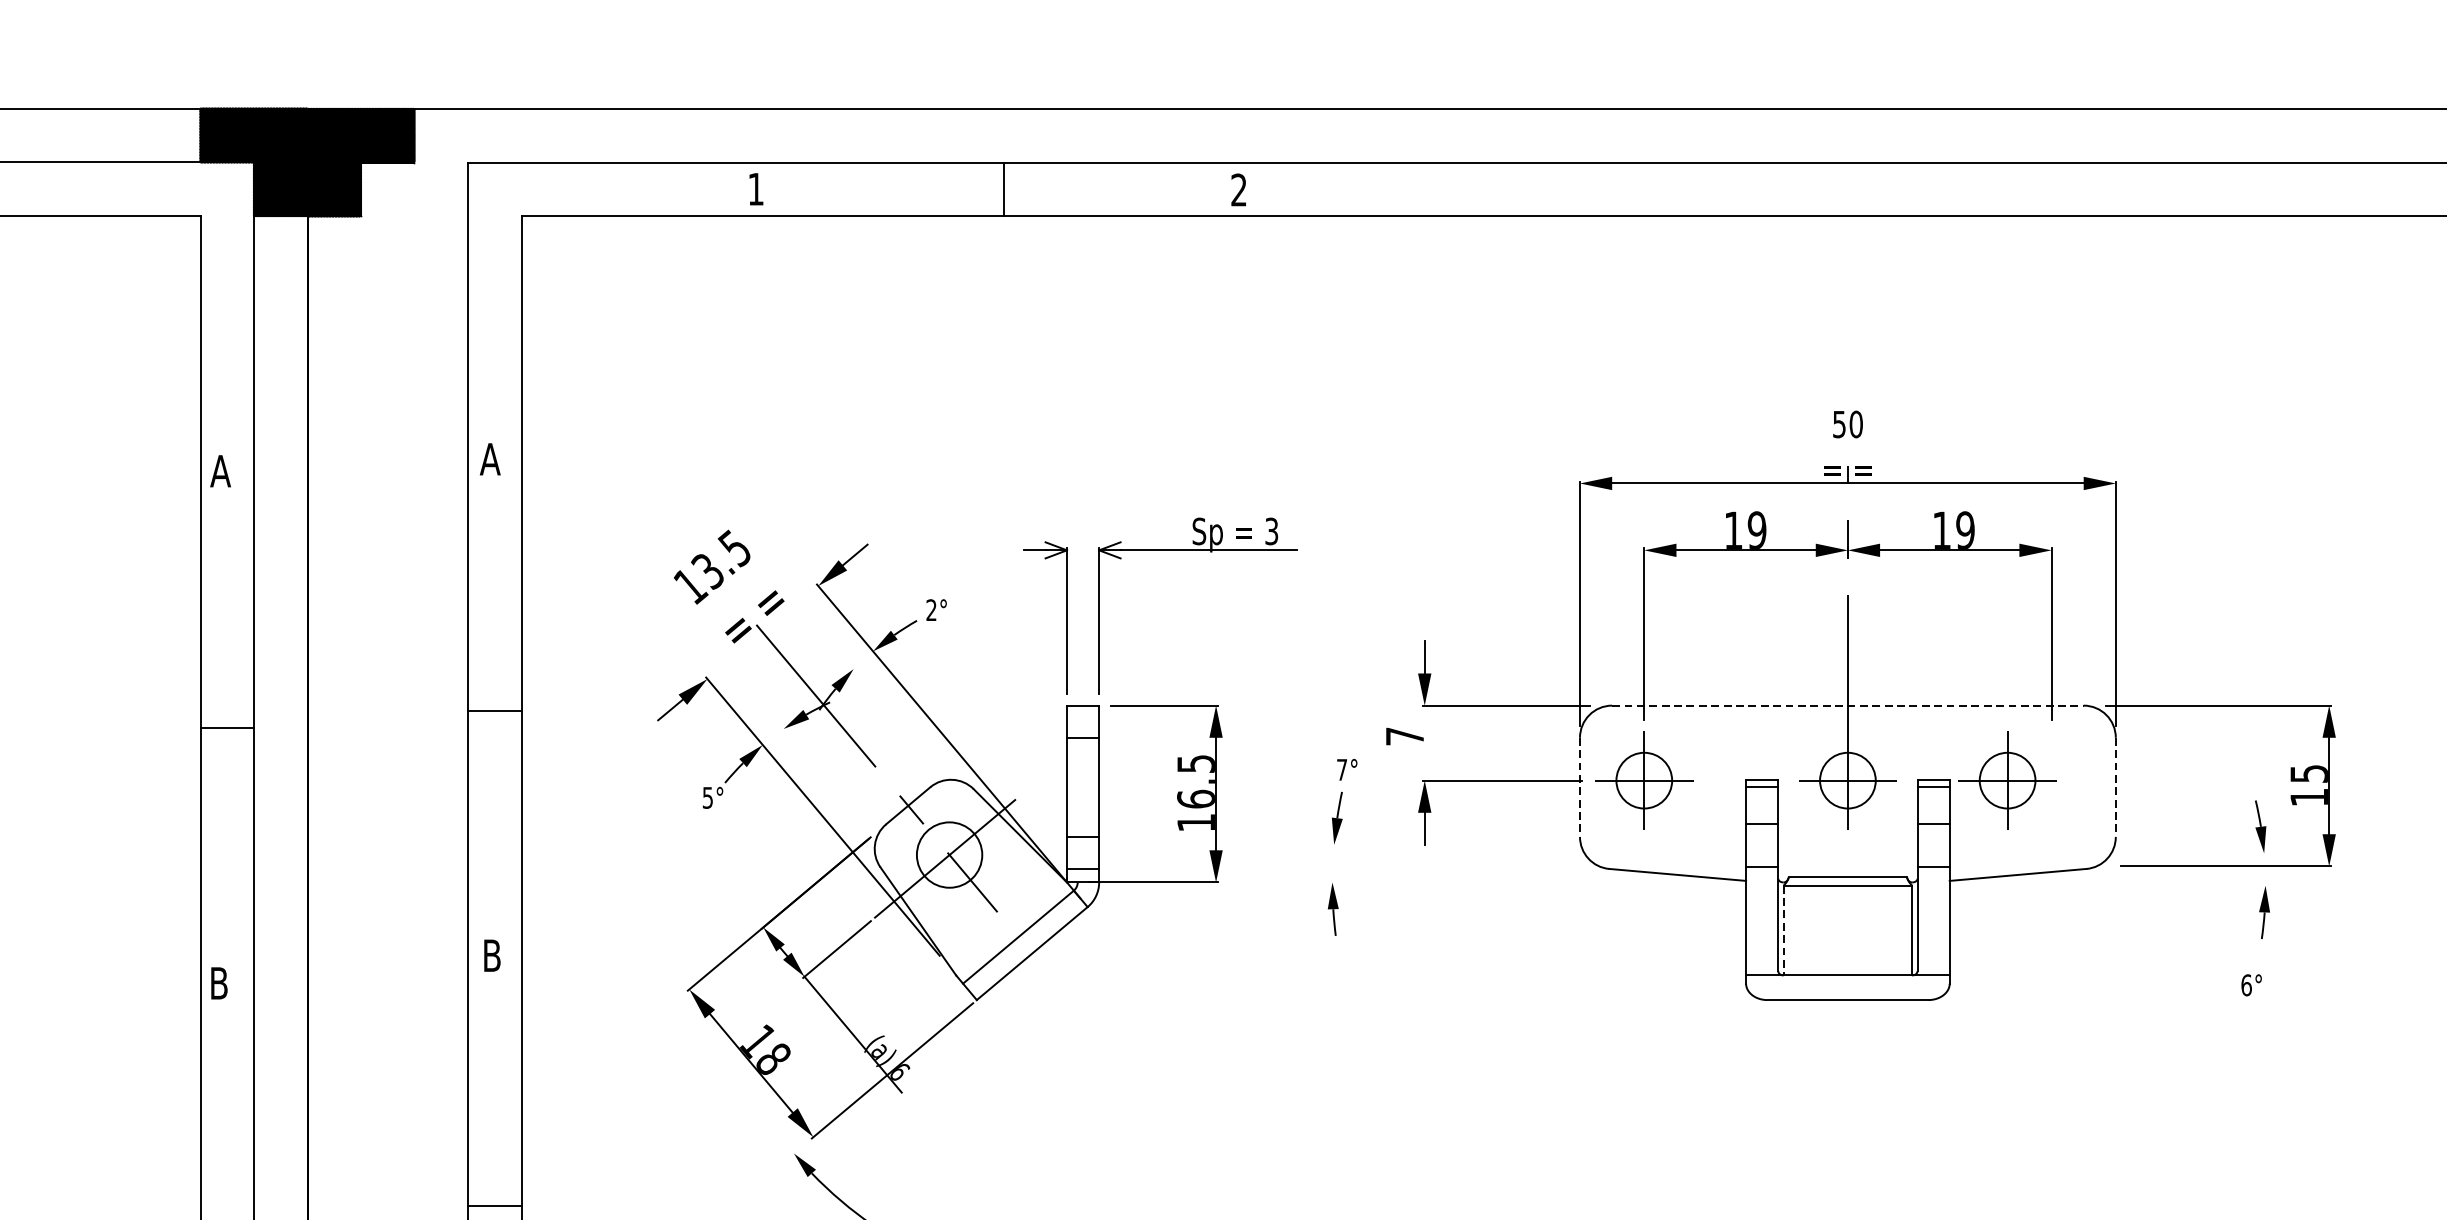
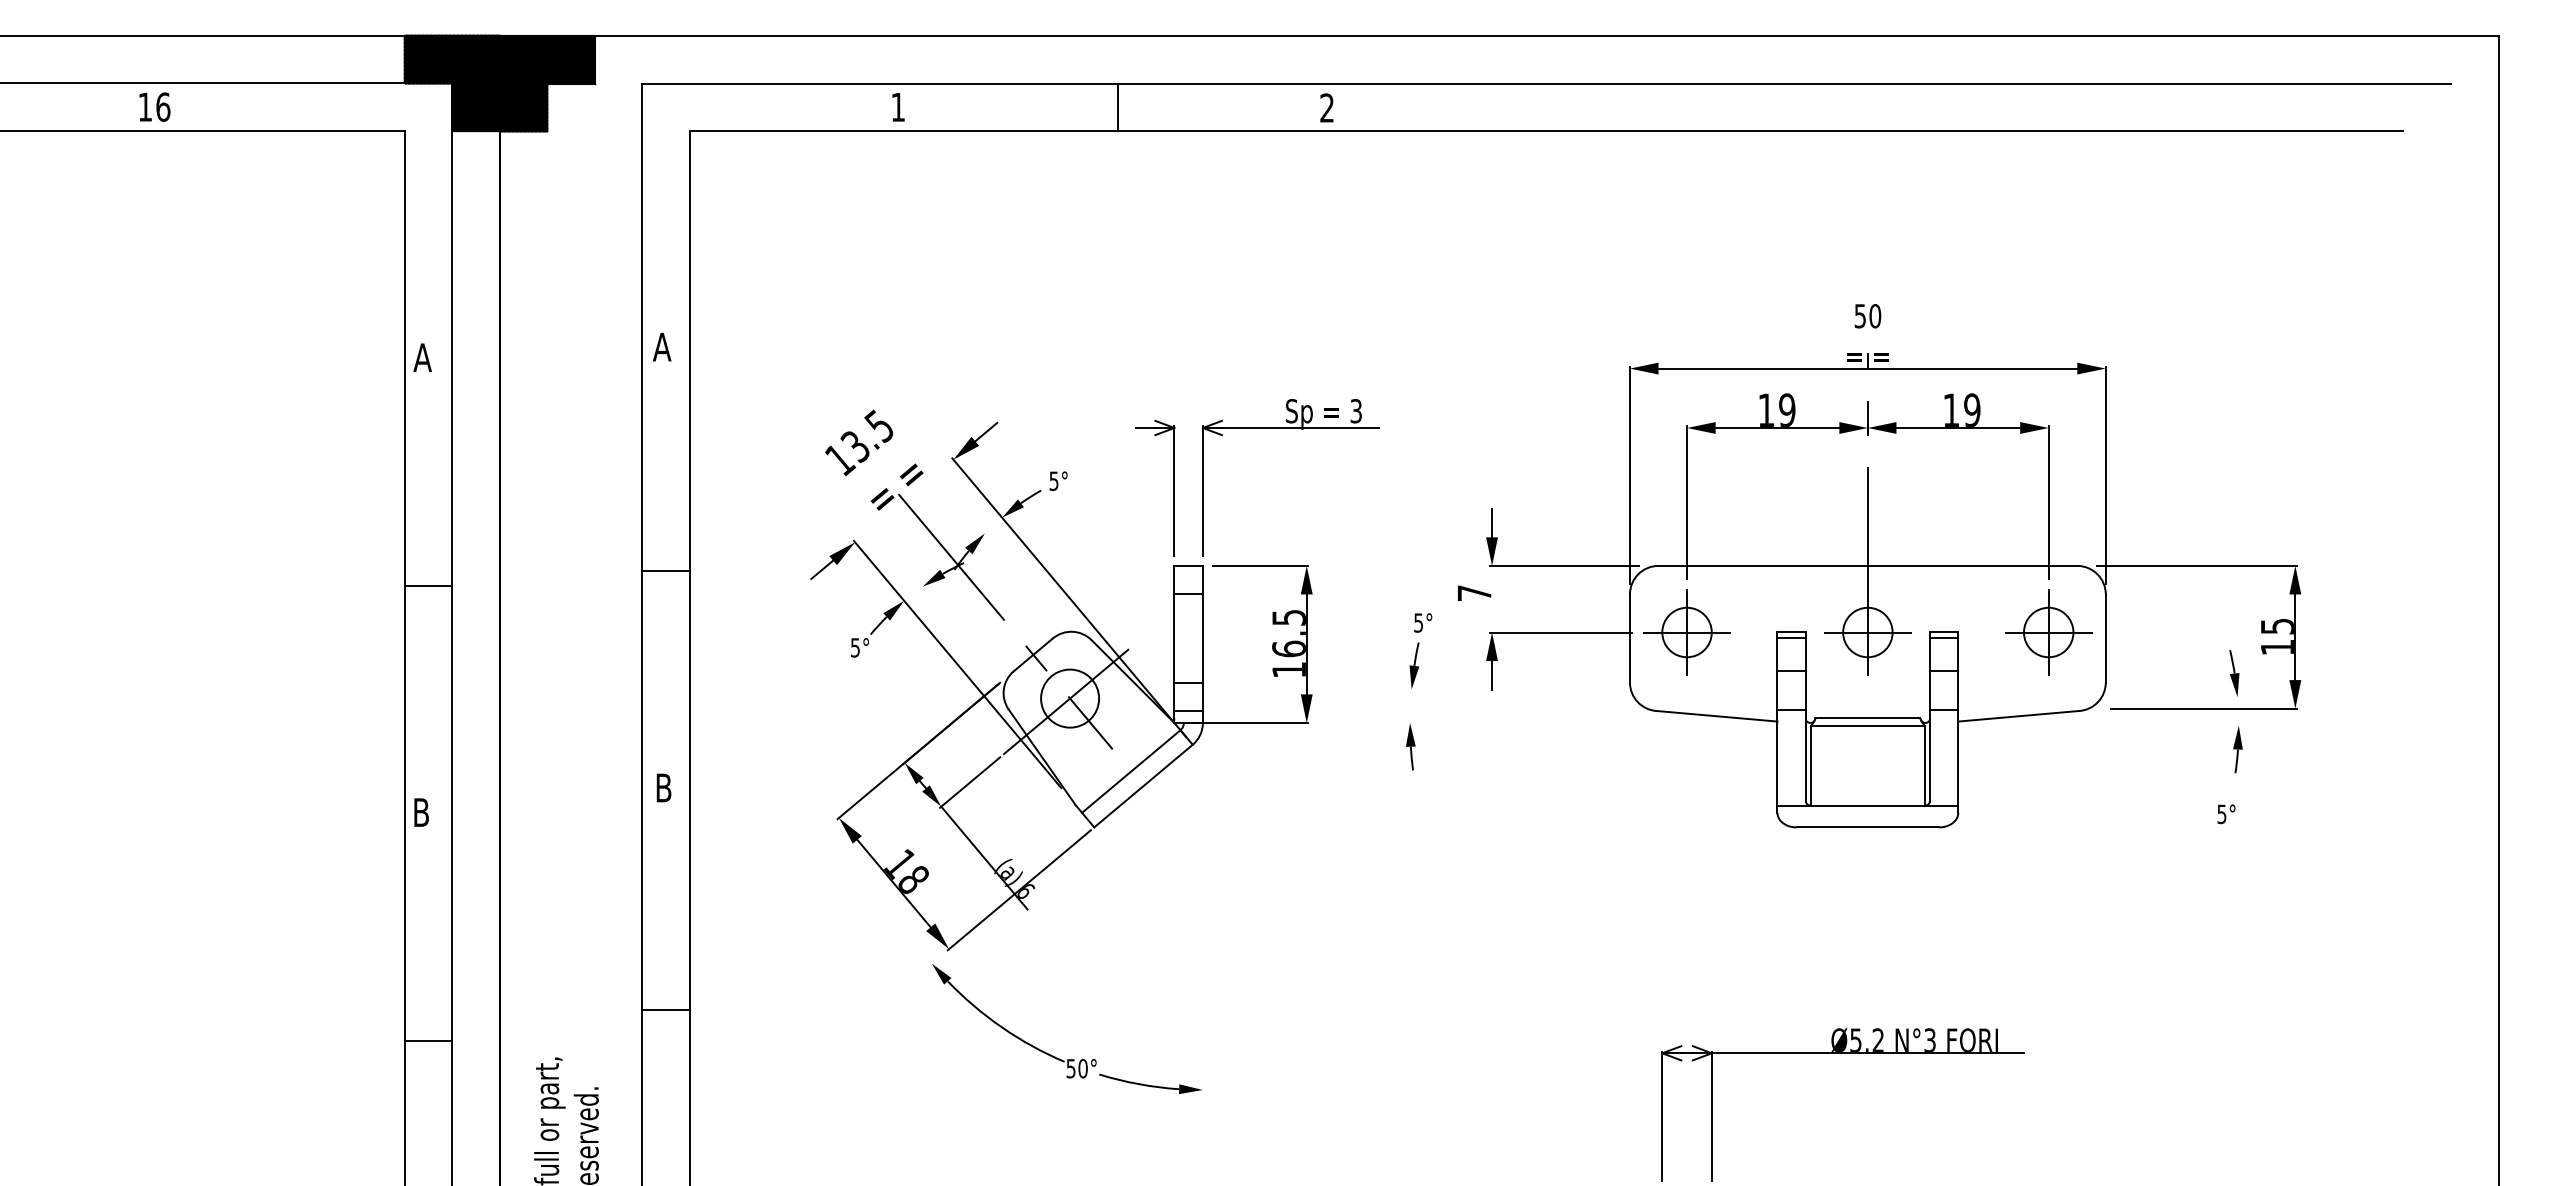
text: (930, 609) -> (1053, 480), 2° -> 5°
line: (1848, 705) -> (1868, 565), dashed -> solid
text: (1341, 769) -> (1418, 622), 7° -> 5°
part: (2007, 780) -> (2048, 632), moved
line: (1579, 787) -> (1629, 638), dashed -> solid
line: (2115, 787) -> (2105, 638), dashed -> solid
line: (1783, 930) -> (1810, 765), dashed -> solid
text: (2246, 985) -> (2221, 814), 6° -> 5°

